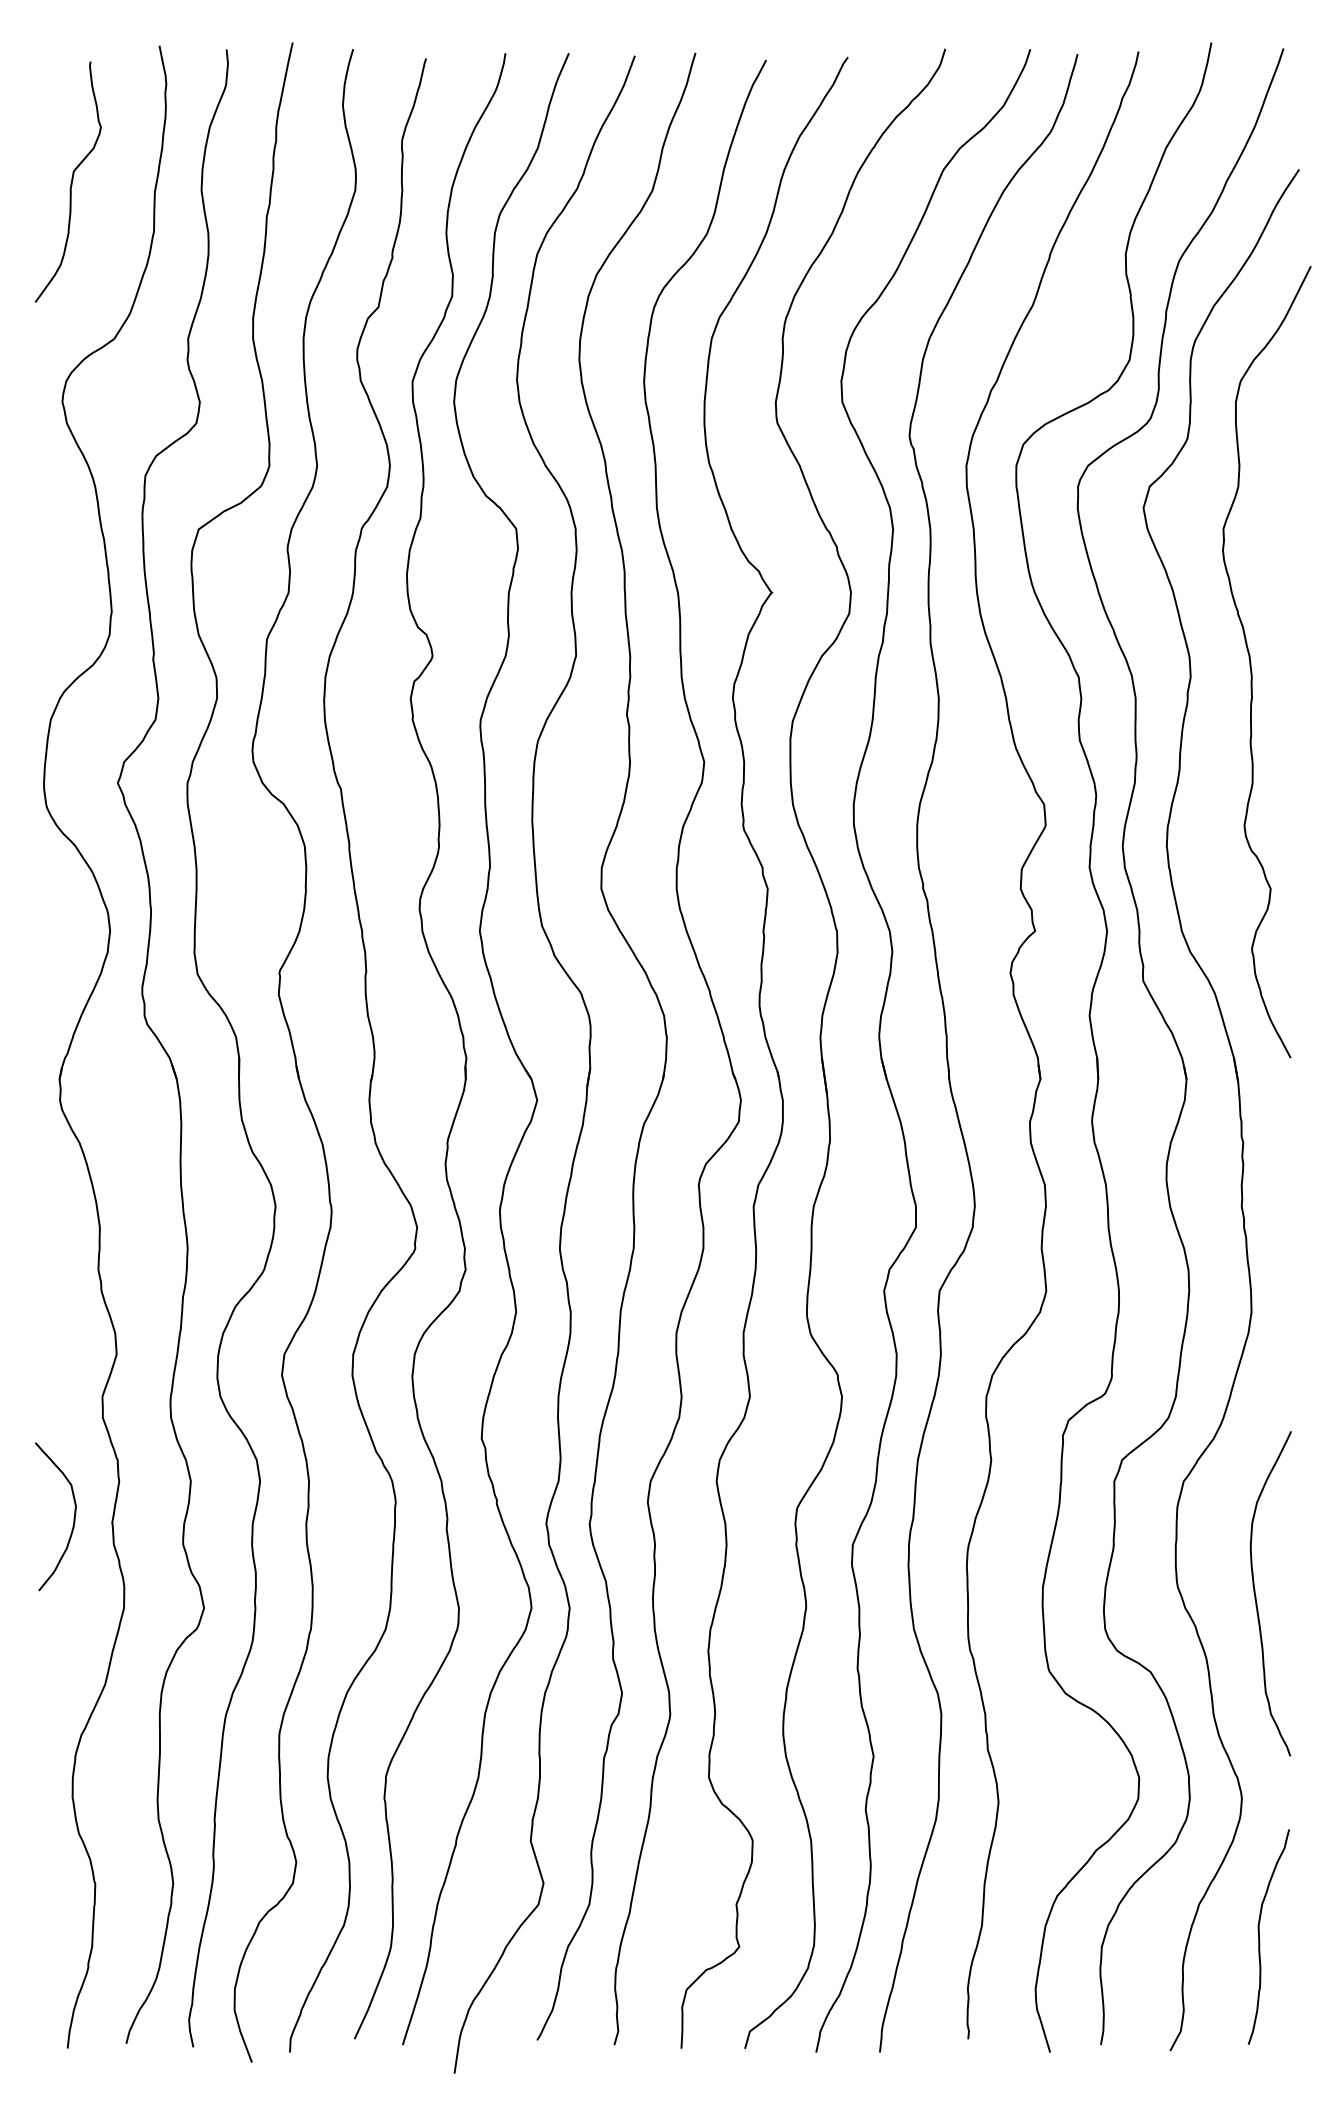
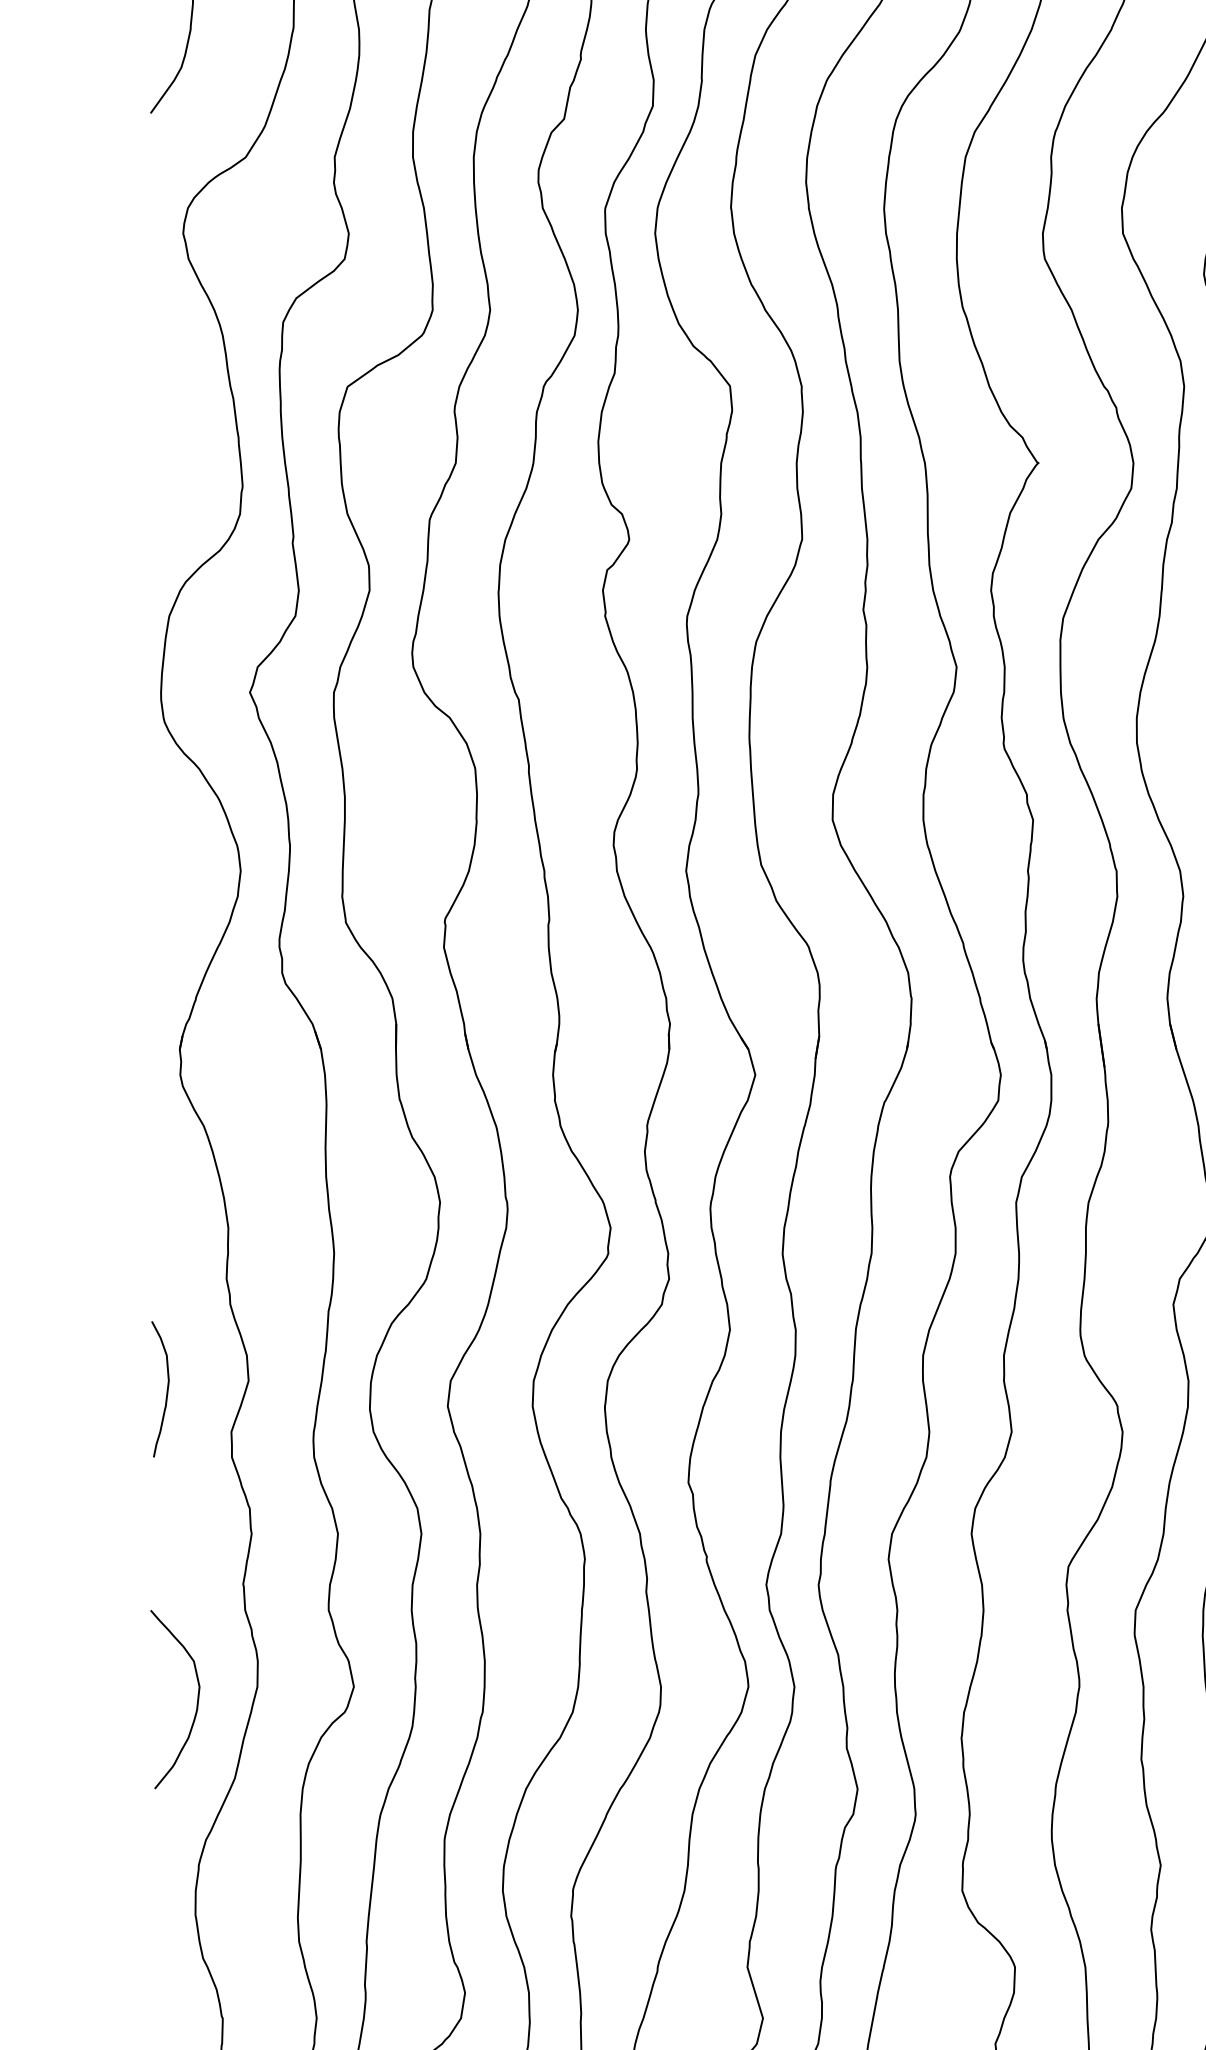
curve: (48, 1360) -> (166, 1388), added
curve: (73, 1517) -> (196, 1700), moved

